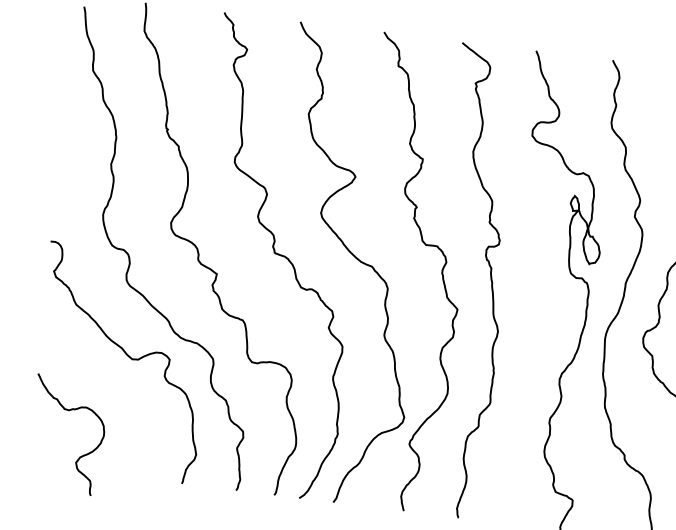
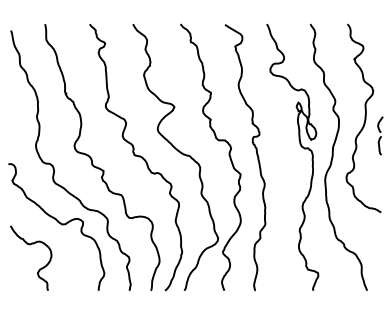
curve: (69, 412) -> (30, 245), moved

